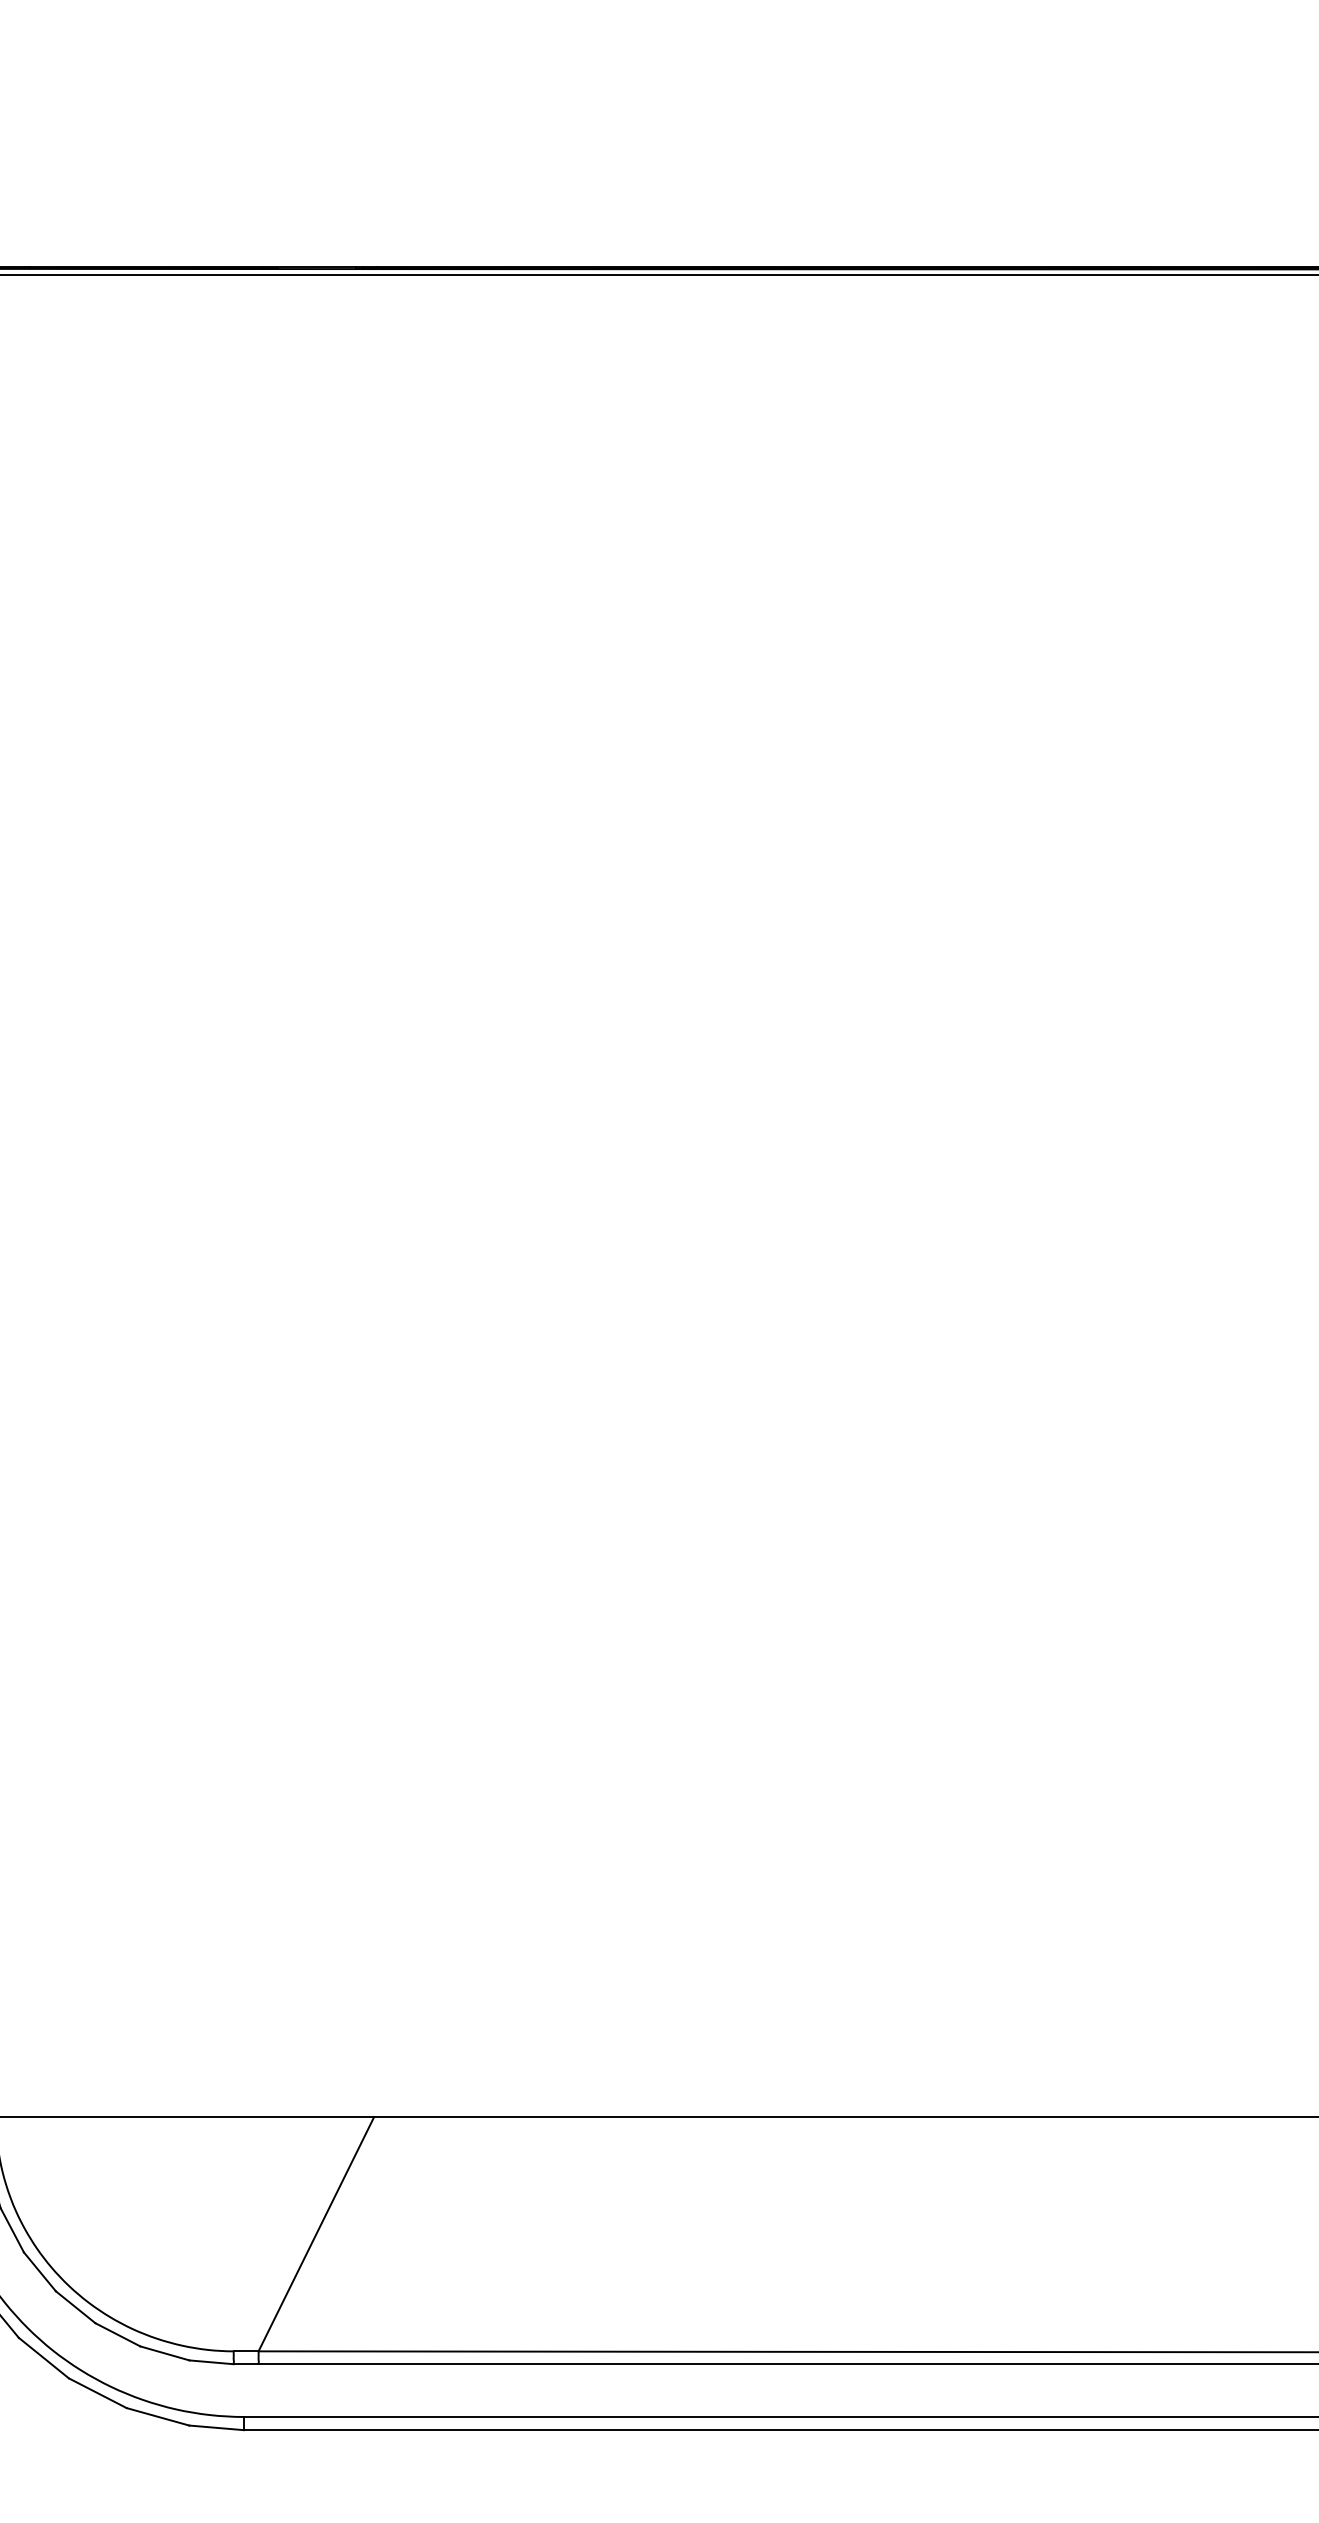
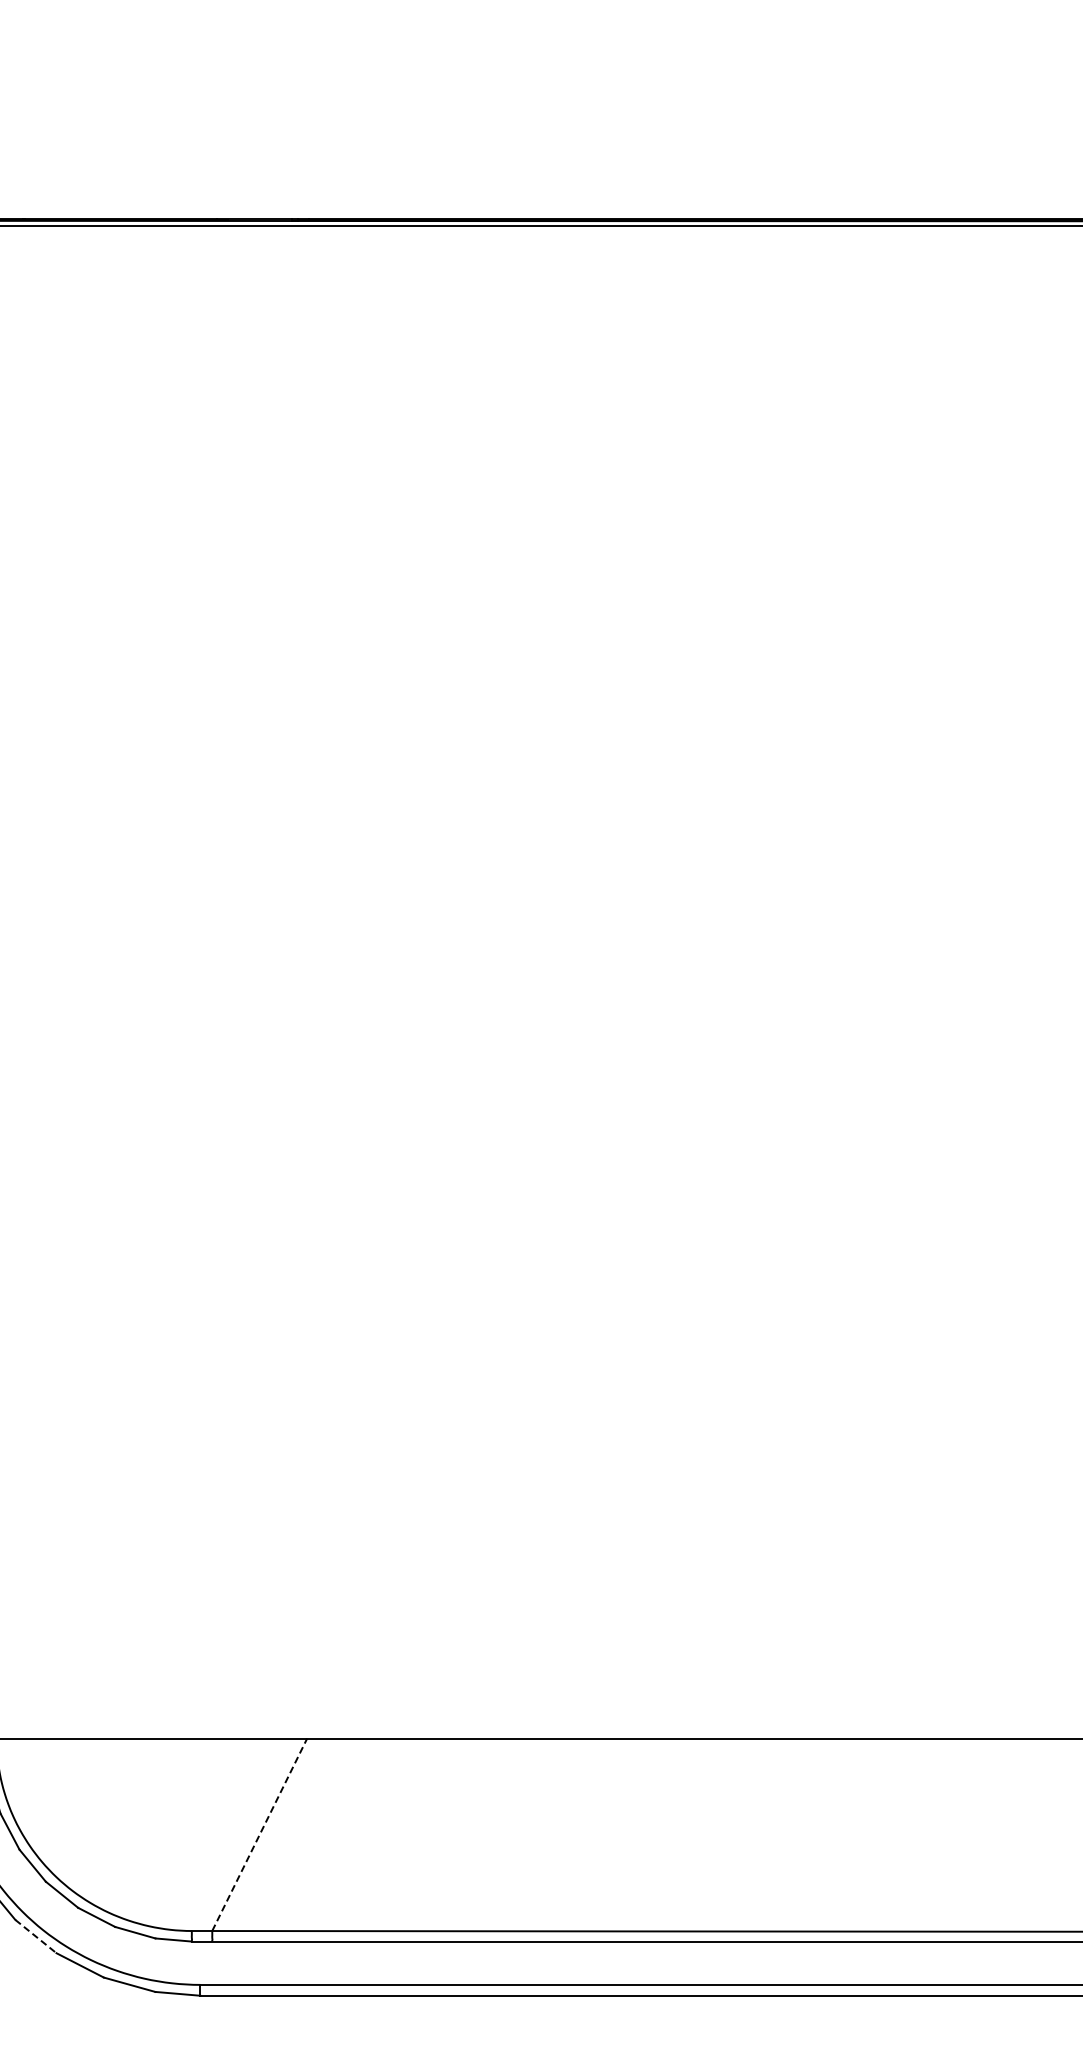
line: (316, 2233) -> (259, 1834), solid -> dashed
line: (44, 2358) -> (36, 1936), solid -> dashed

